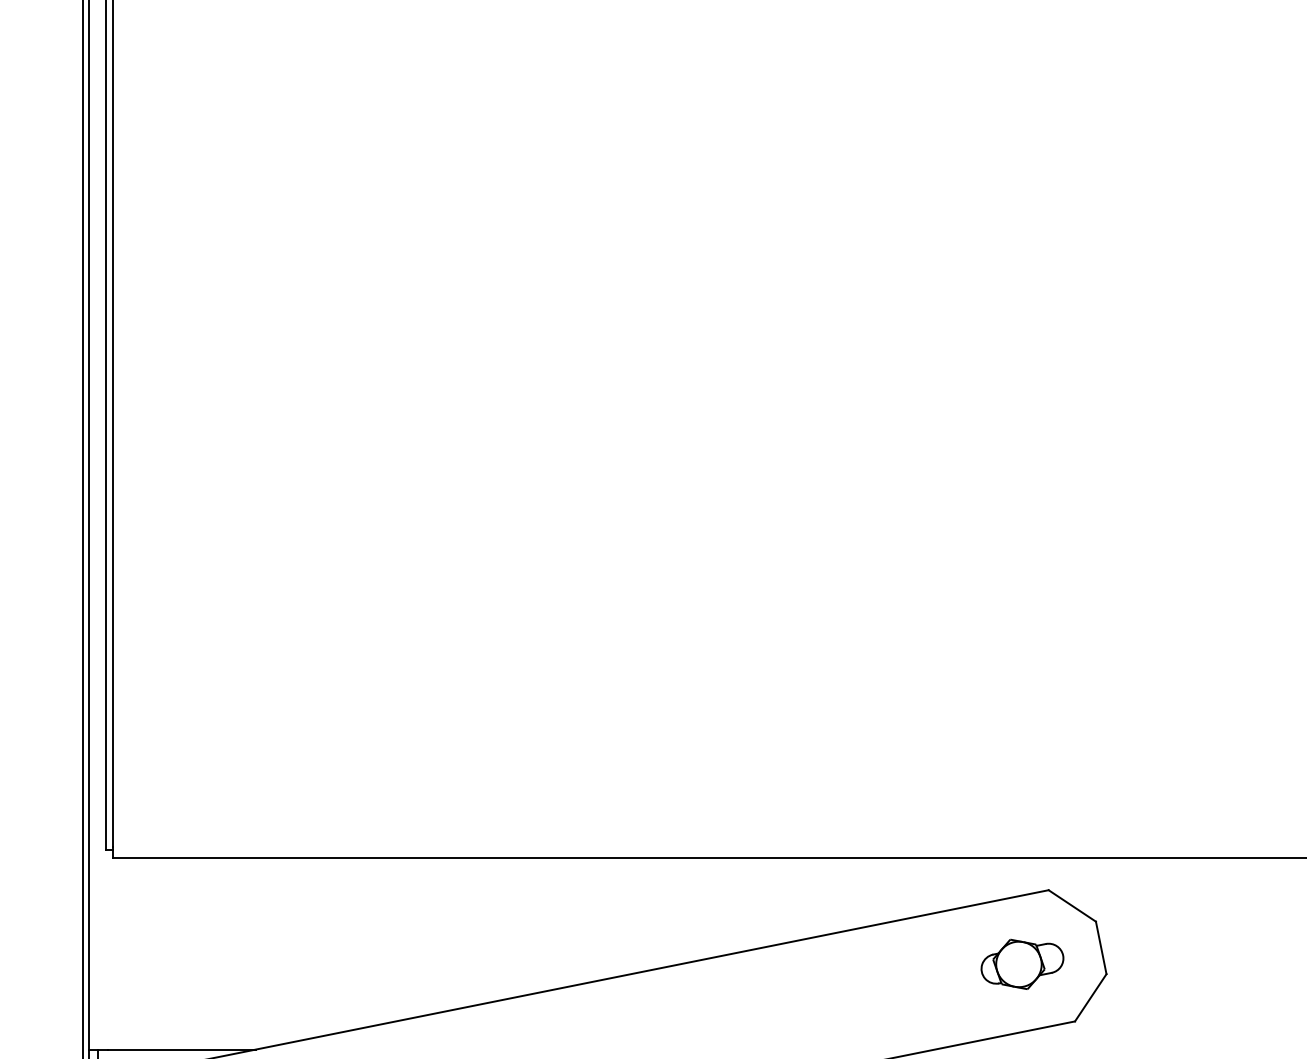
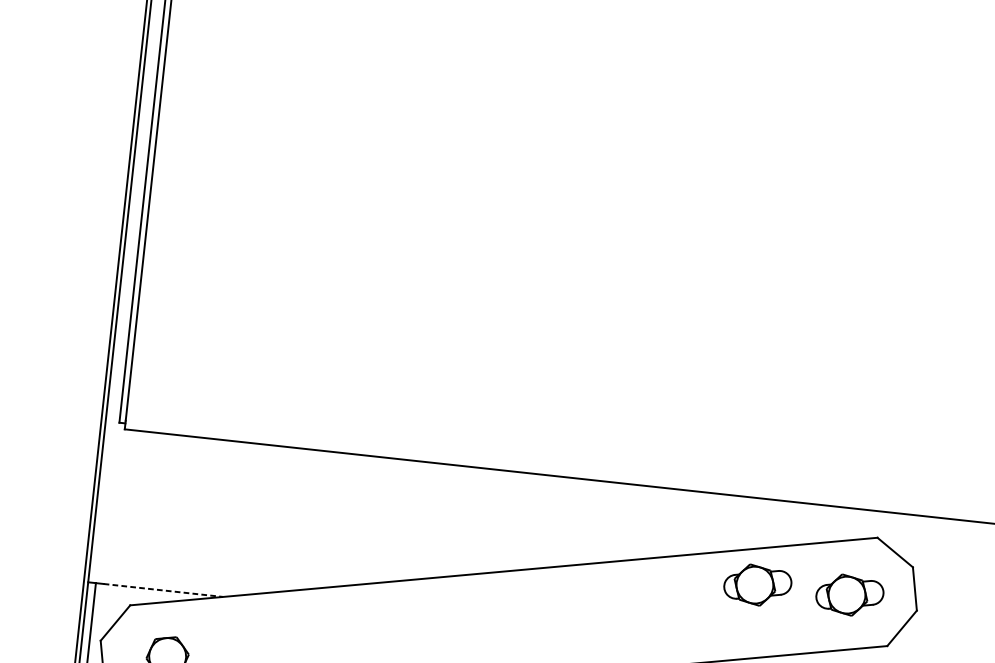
part: (908, 963) -> (757, 584), added
line: (181, 1049) -> (163, 590), solid -> dashed

